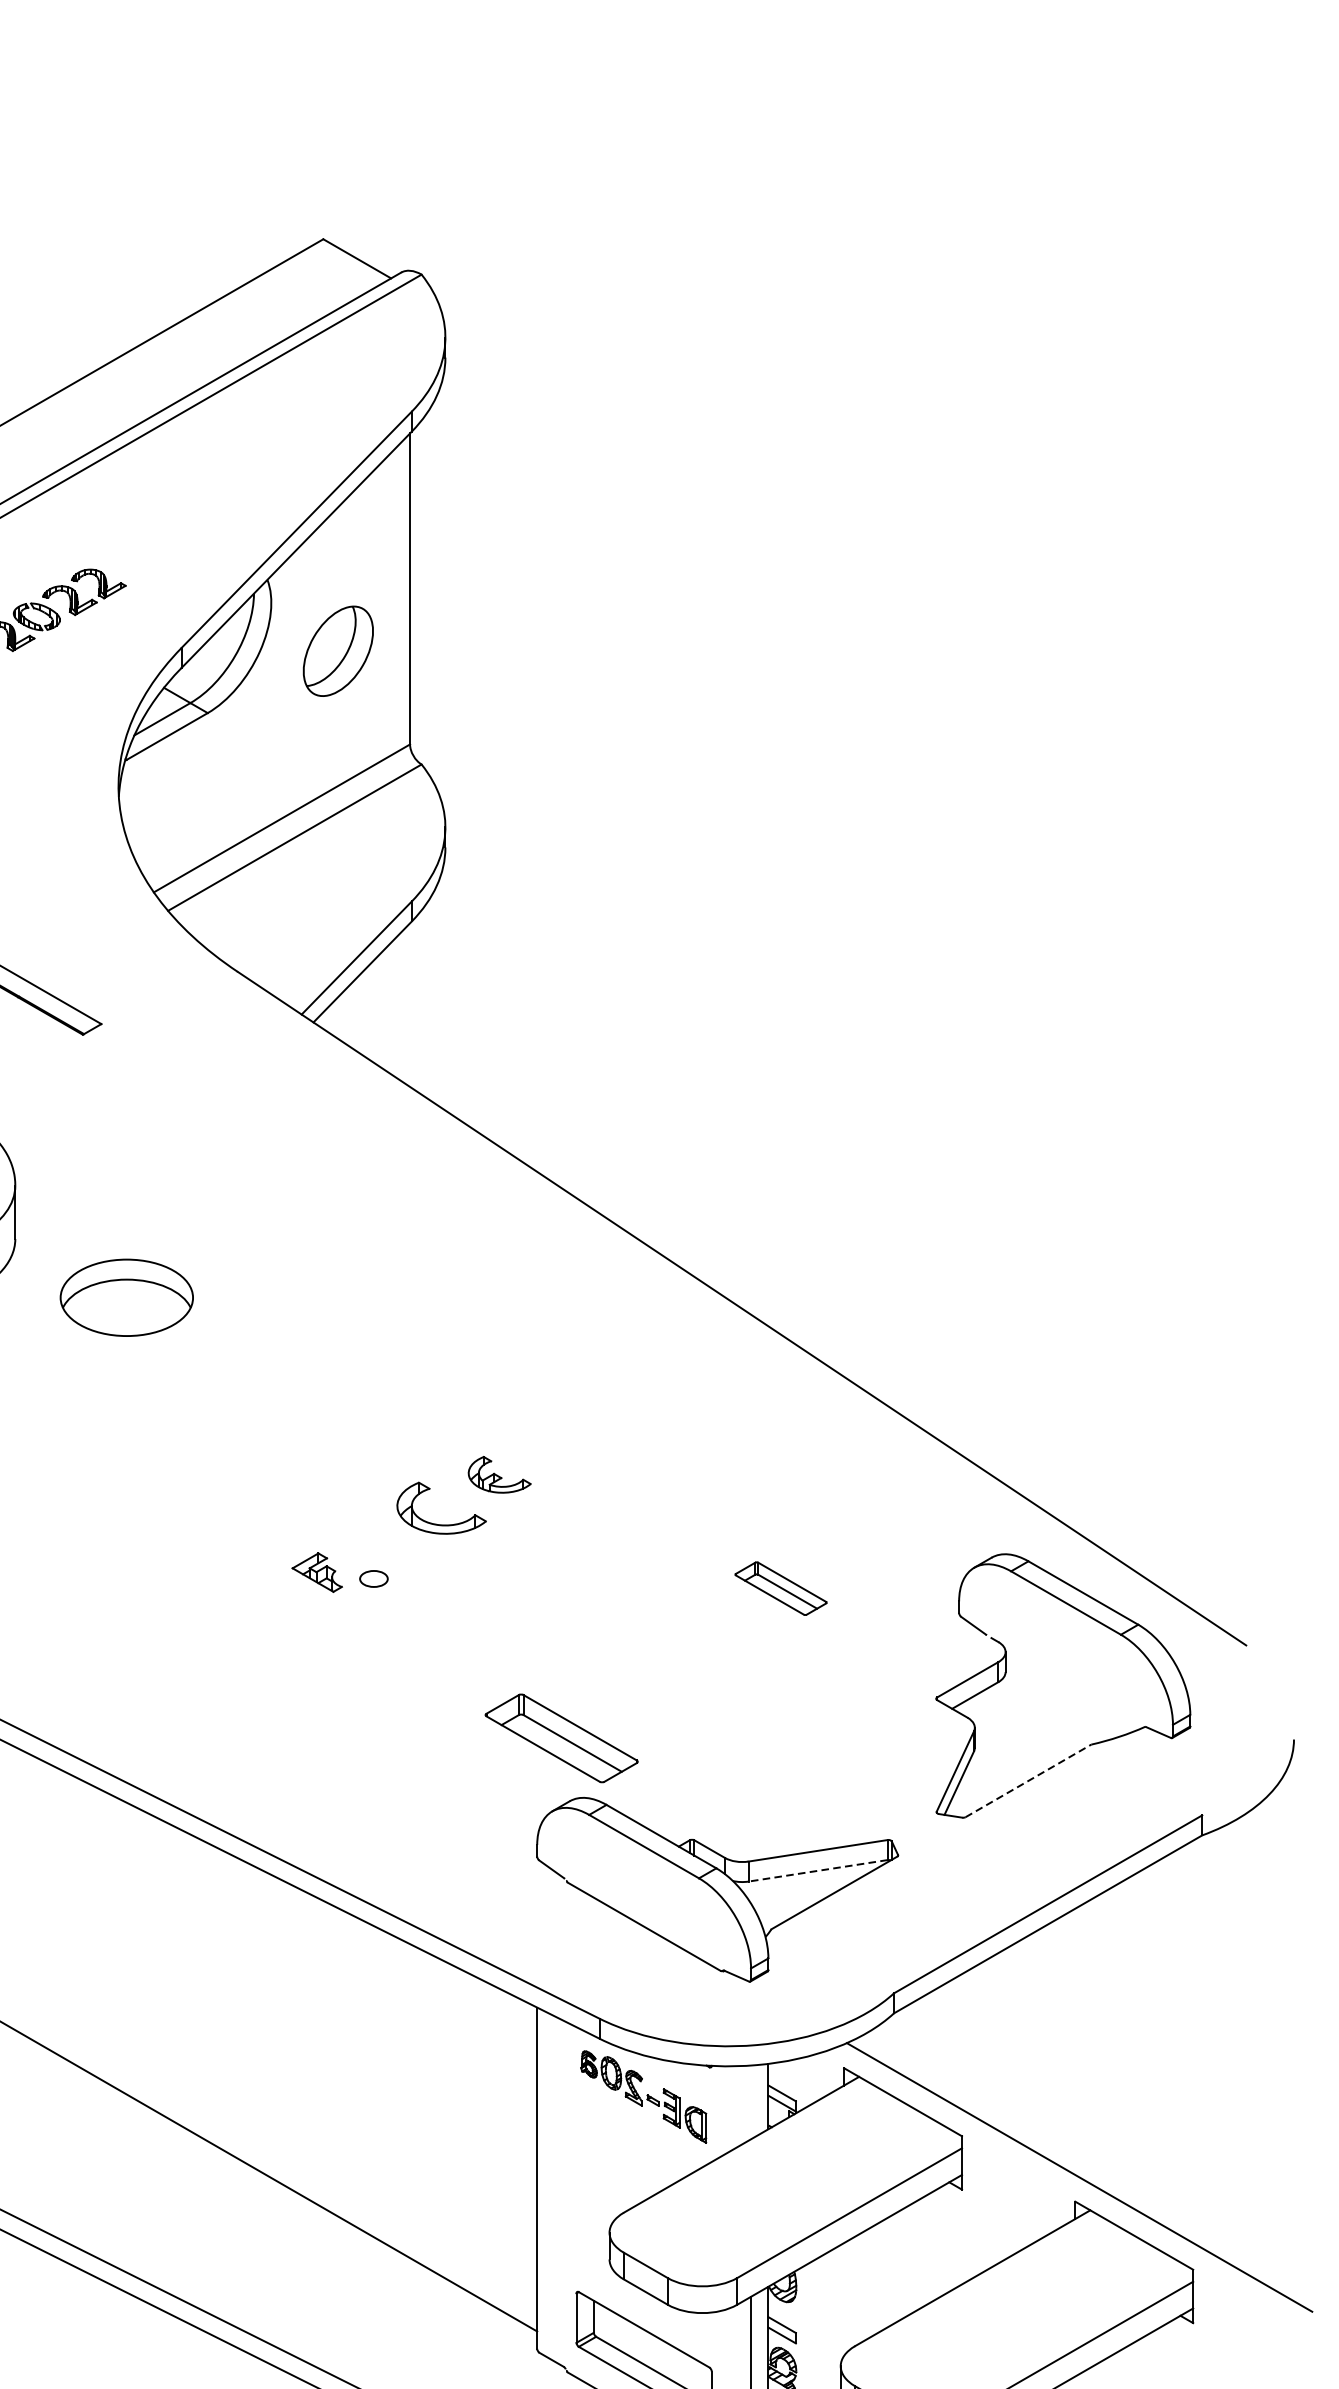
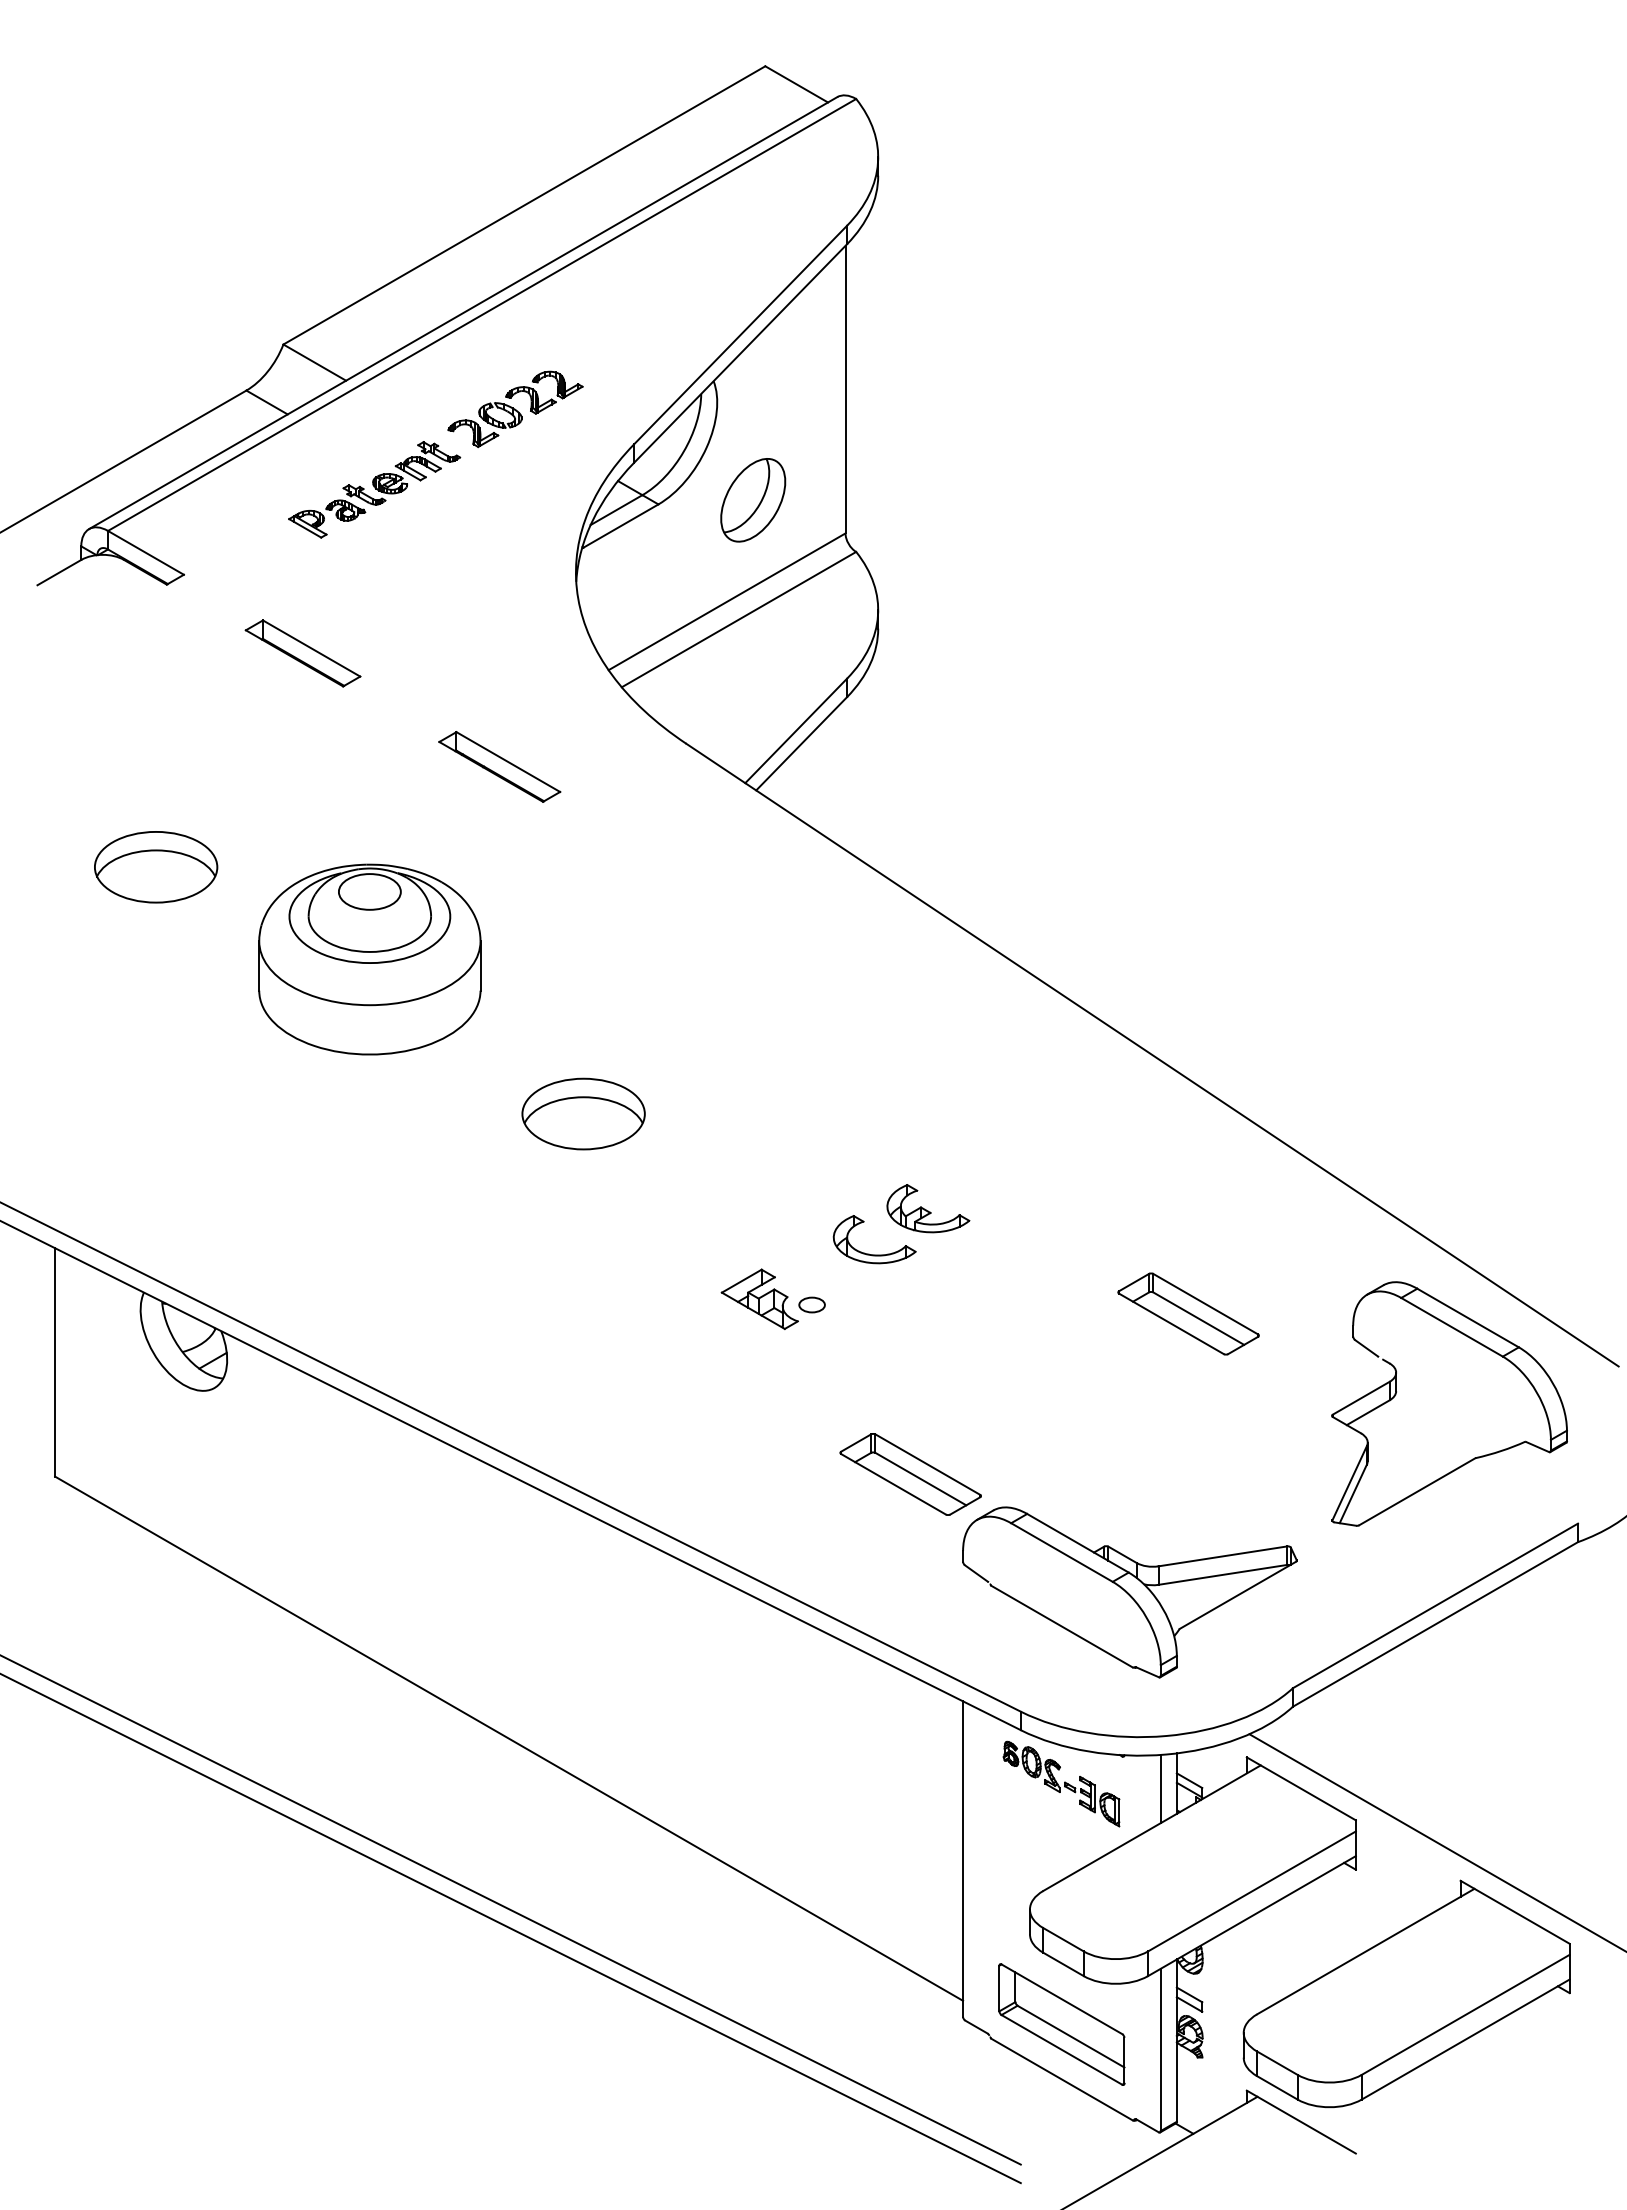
part: (338, 651) -> (753, 500), moved
part: (126, 1297) -> (583, 1113), moved
part: (499, 1474) -> (928, 1208), size x1.43
part: (317, 1571) -> (759, 1298), size x1.67
part: (781, 1588) -> (1188, 1313), size x1.67
part: (561, 1738) -> (910, 1474), moved
line: (1028, 1780) -> (1417, 1491), dashed -> solid
line: (817, 1870) -> (1222, 1574), dashed -> solid
line: (750, 2101) -> (1160, 1788), added

